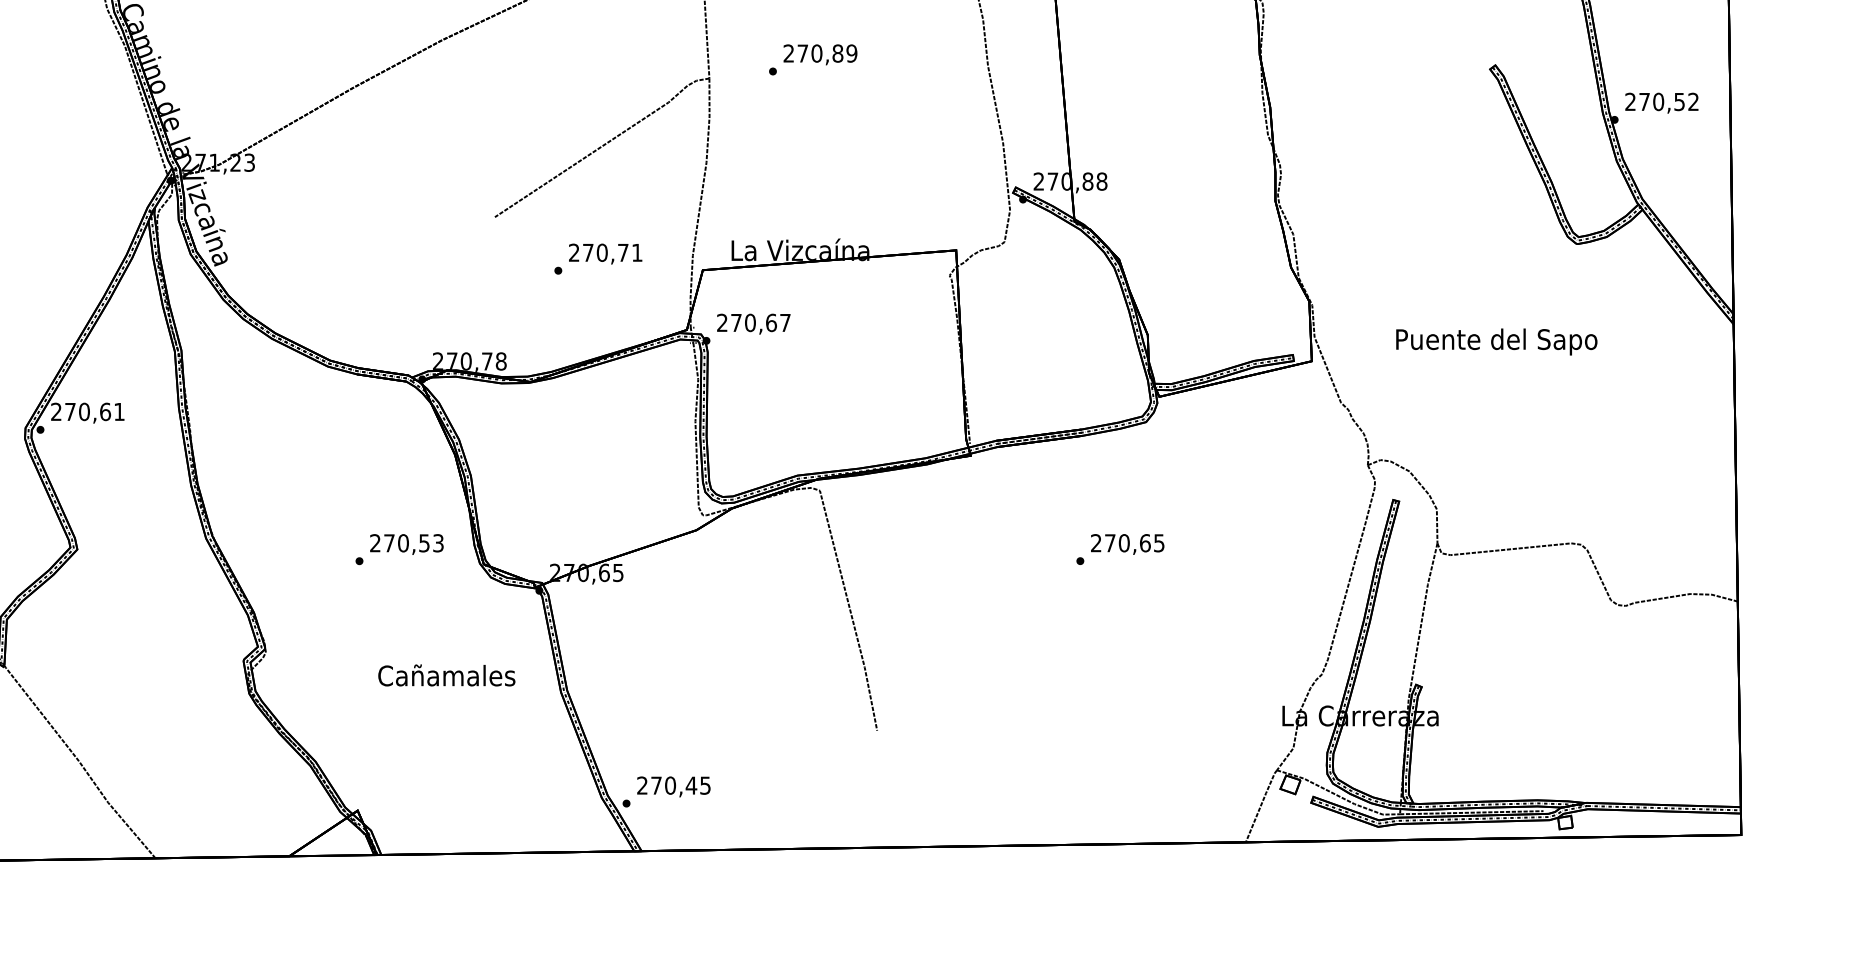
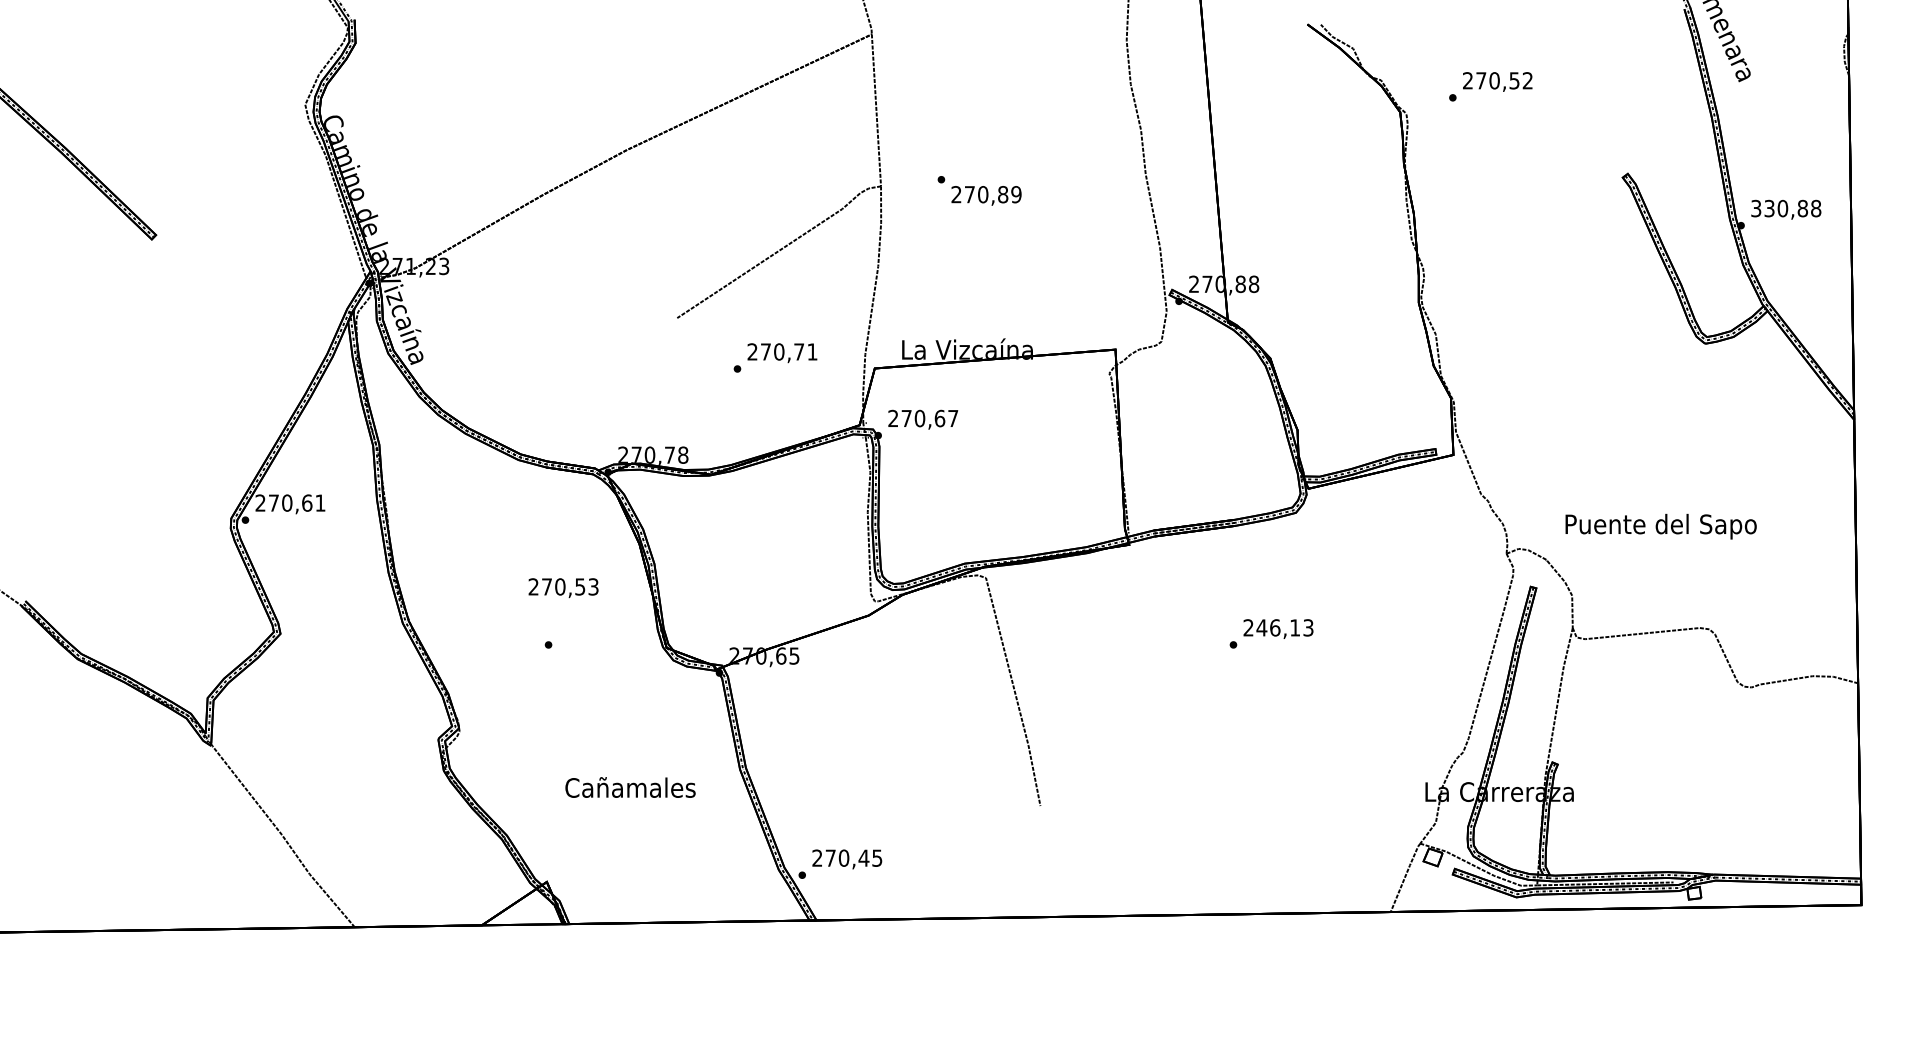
text: (820, 54) -> (986, 195), moved
text: (1662, 101) -> (1786, 208), 270,52 -> 330,88
text: (1496, 341) -> (1660, 526), moved
text: (1134, 542) -> (1284, 627), 270,65 -> 246,13
text: (406, 544) -> (563, 588), moved
text: (446, 675) -> (630, 787), moved

